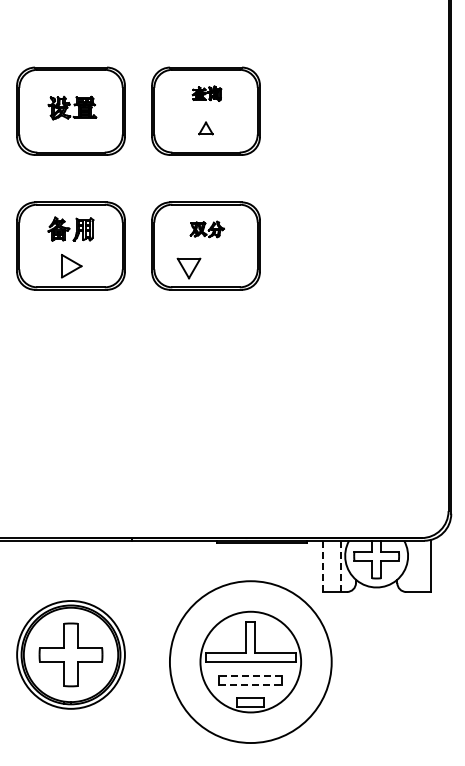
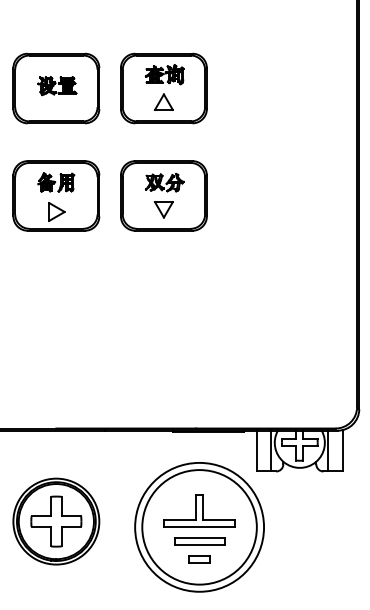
part: (206, 93) -> (164, 74), size x1.67
part: (205, 128) -> (163, 102), size x1.67
part: (207, 229) -> (165, 182), size x1.43
part: (188, 268) -> (163, 209), moved
line: (322, 566) -> (256, 451), dashed -> solid
line: (340, 566) -> (271, 451), dashed -> solid
line: (412, 566) -> (328, 451), added
circle: (250, 662) -> (199, 527), size x1.43
line: (250, 675) -> (199, 538), dashed -> solid
line: (251, 684) -> (200, 545), dashed -> solid

